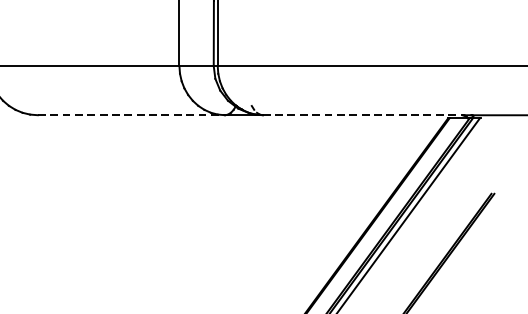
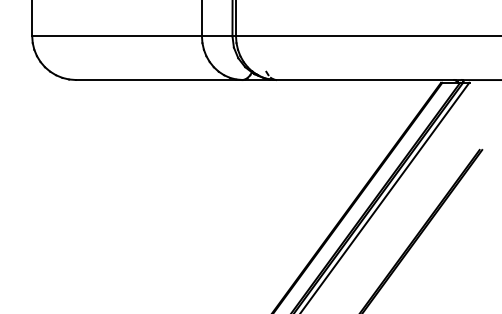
line: (131, 115) -> (159, 80), dashed -> solid
line: (363, 115) -> (365, 80), dashed -> solid

